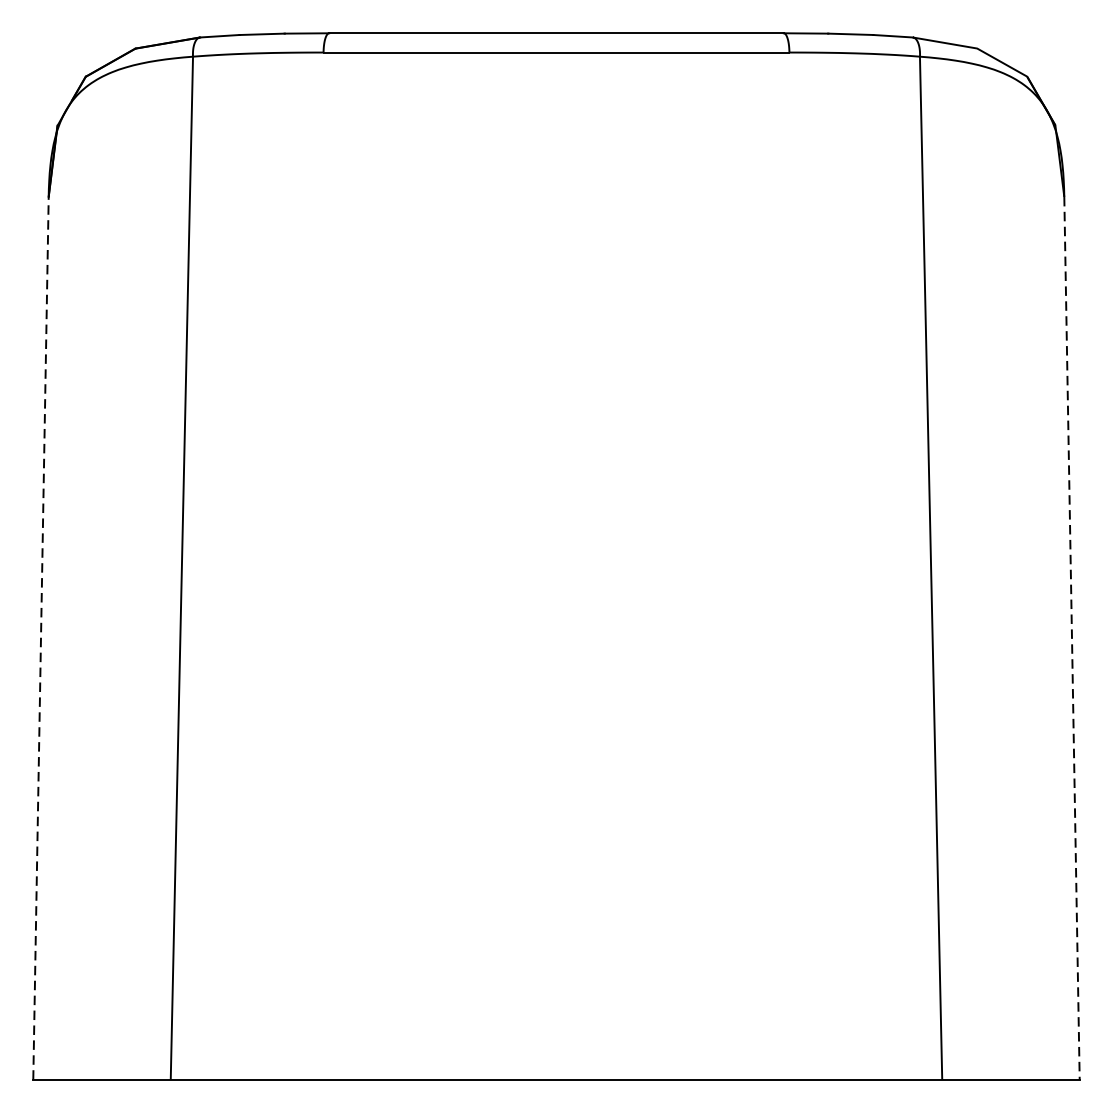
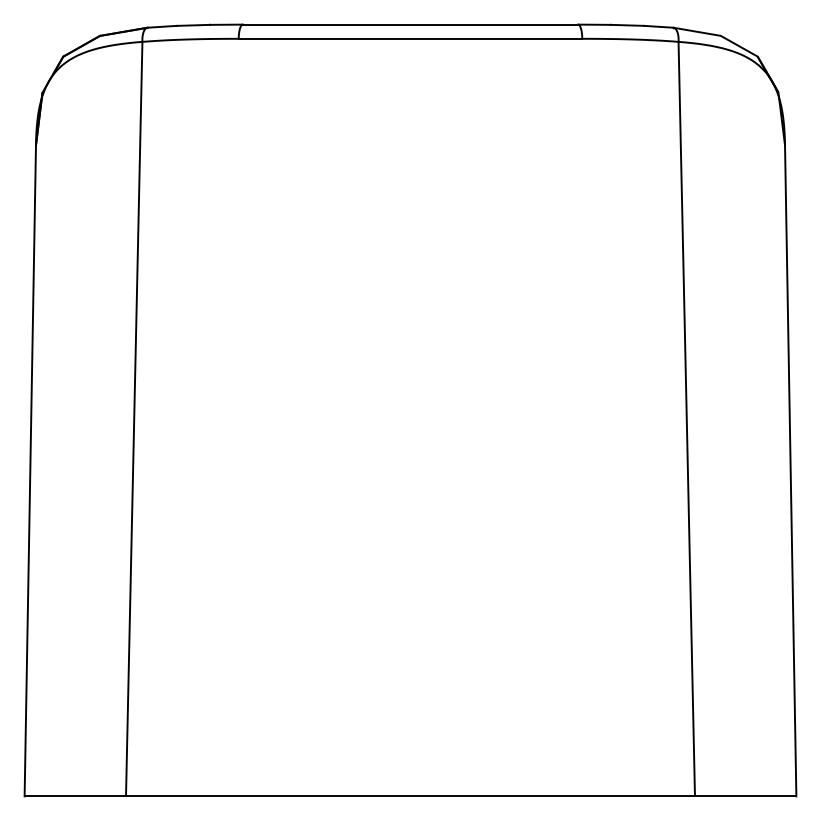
line: (41, 637) -> (30, 470), dashed -> solid
line: (1071, 637) -> (790, 470), dashed -> solid

